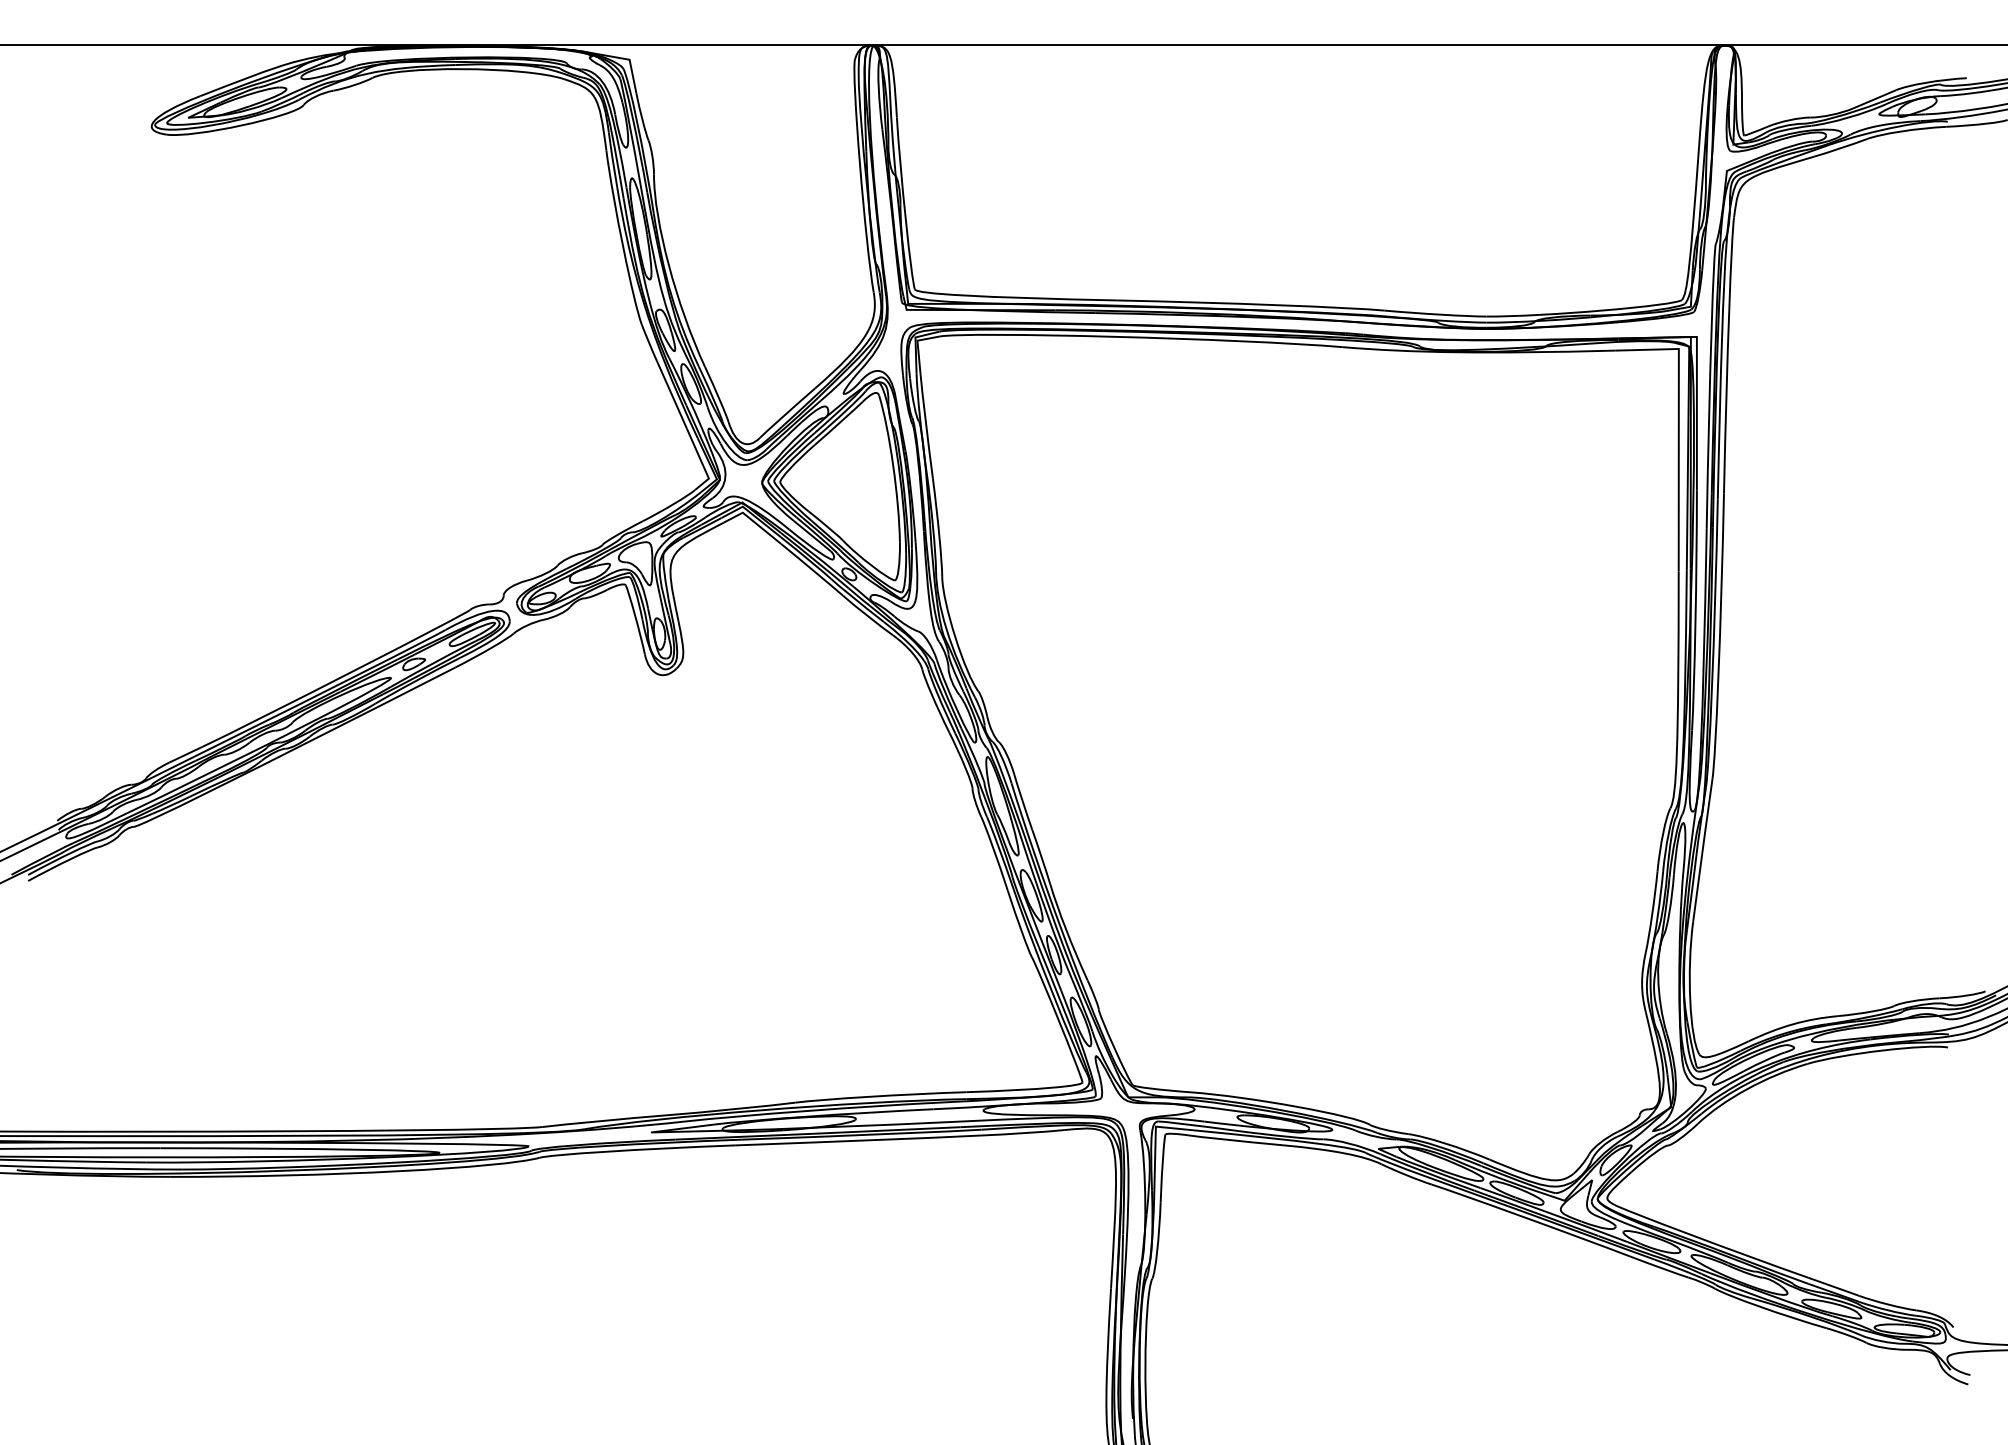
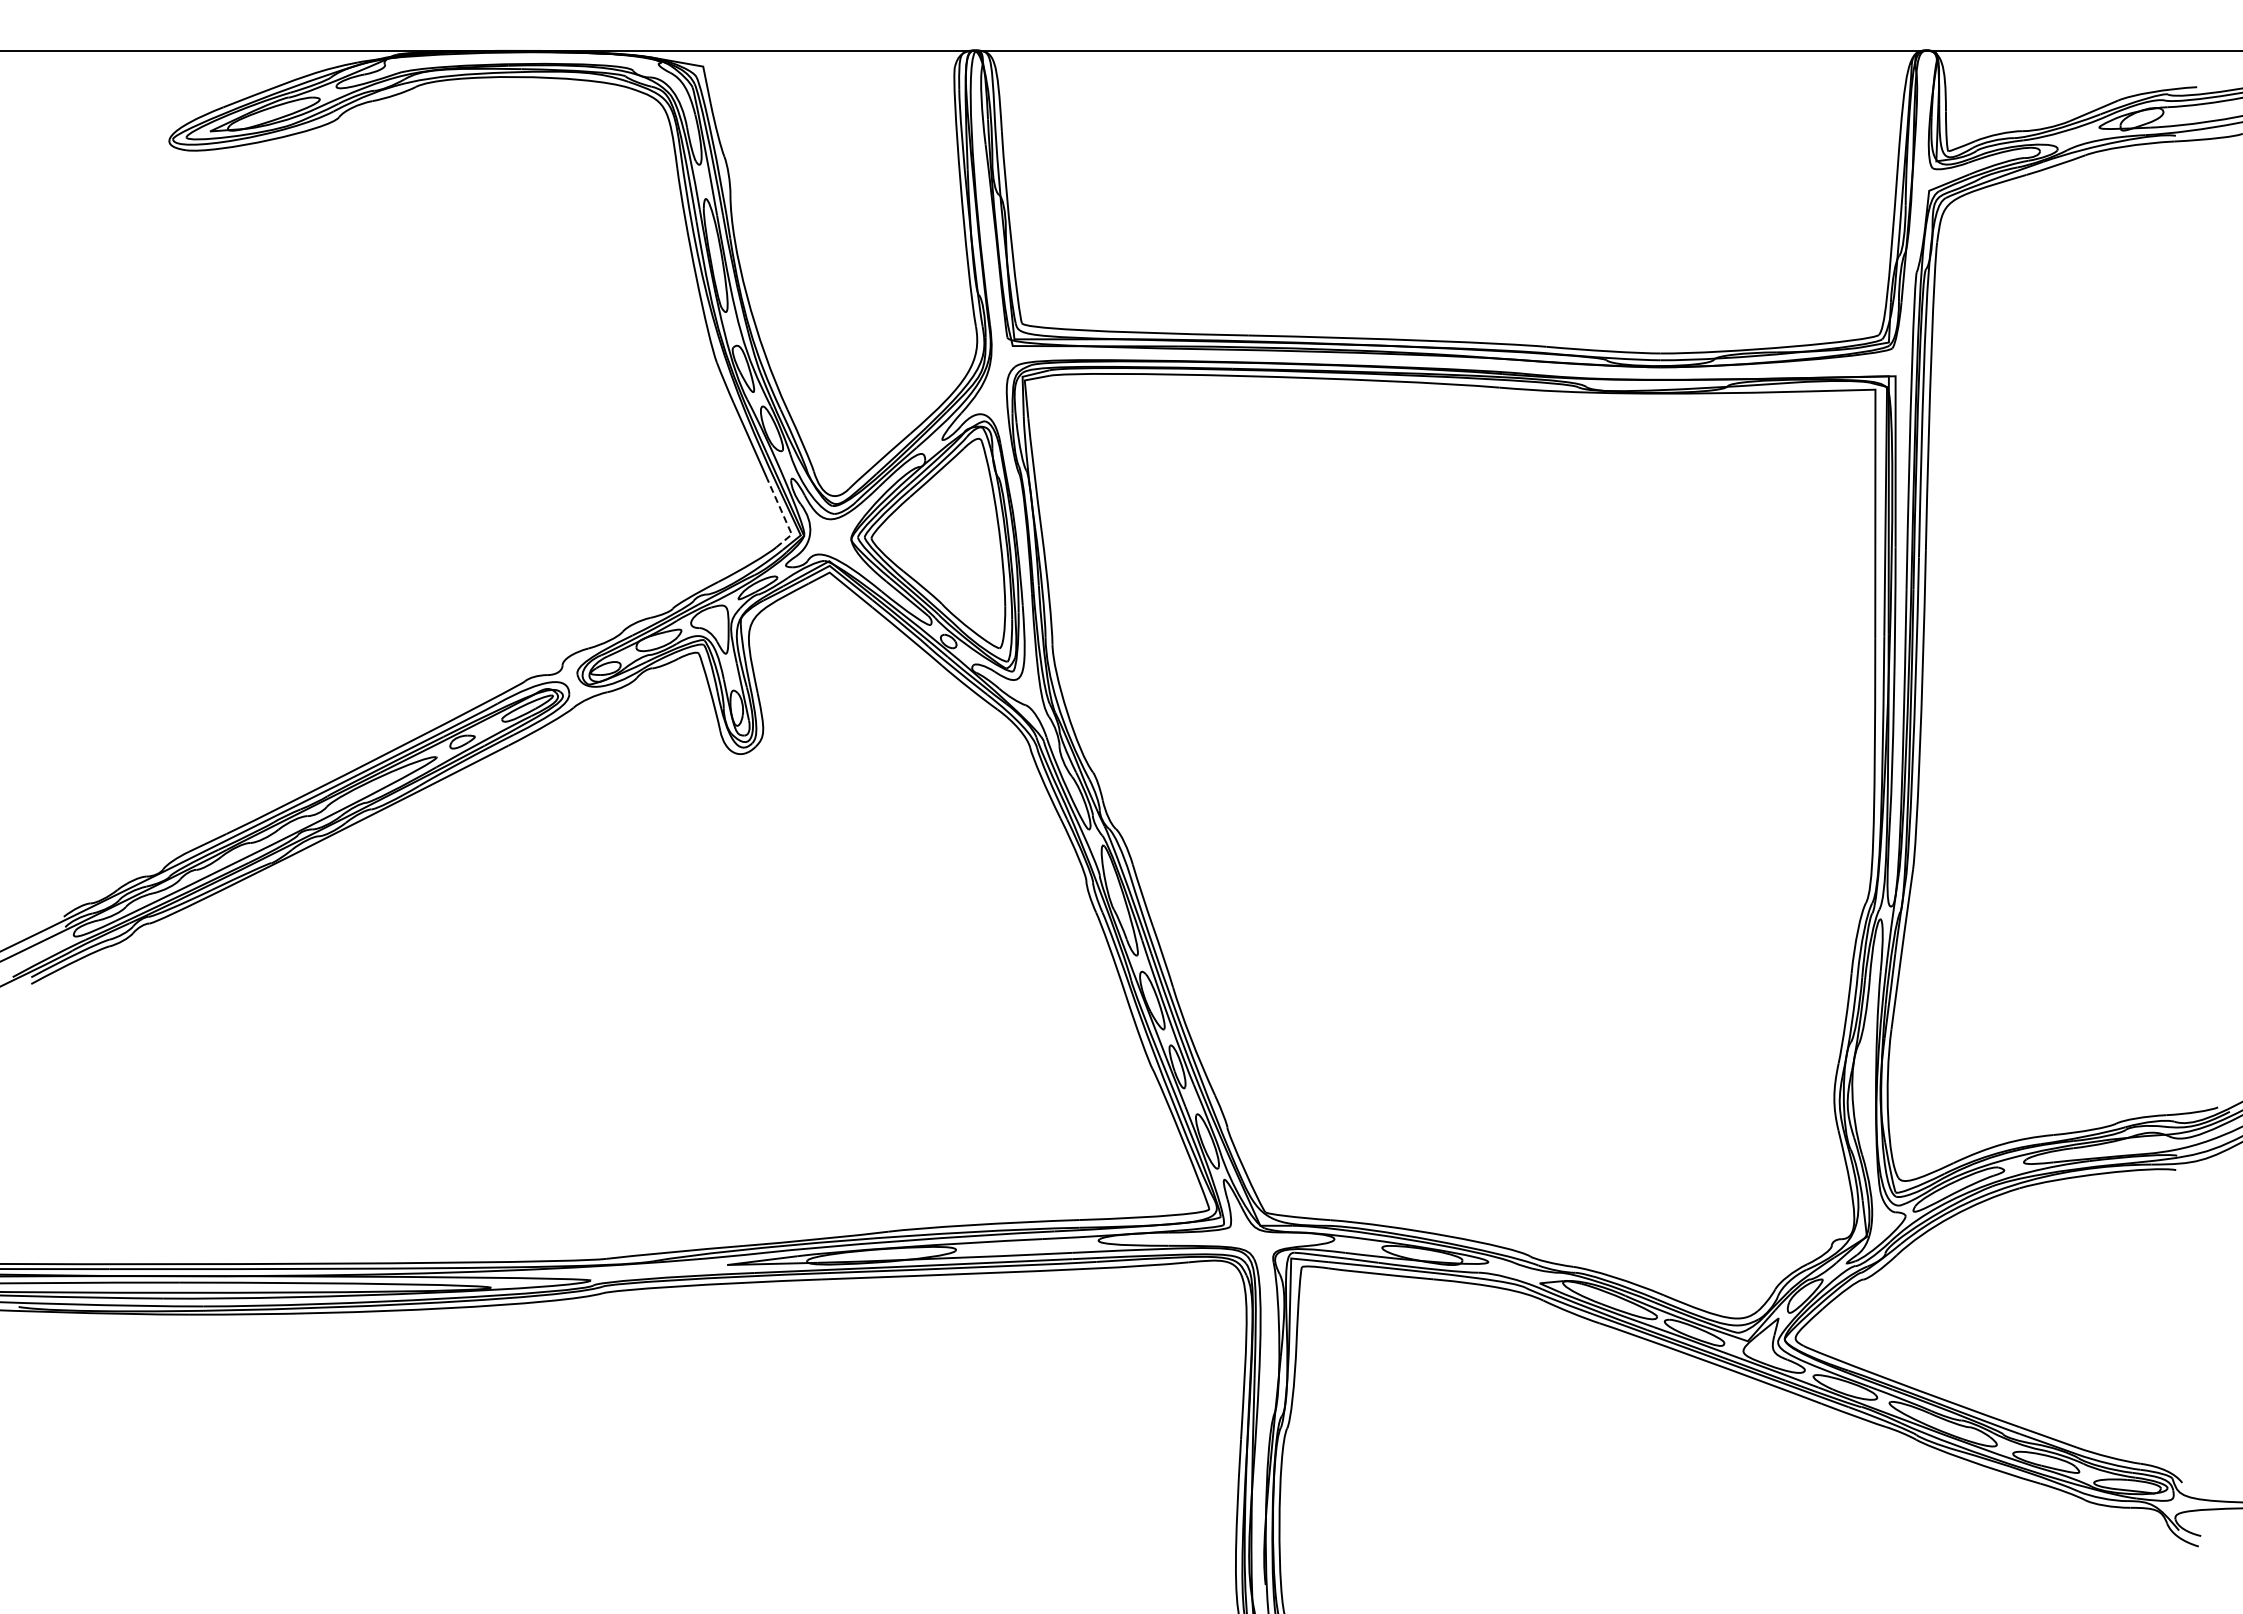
line: (701, 462) -> (783, 516), solid -> dashed

